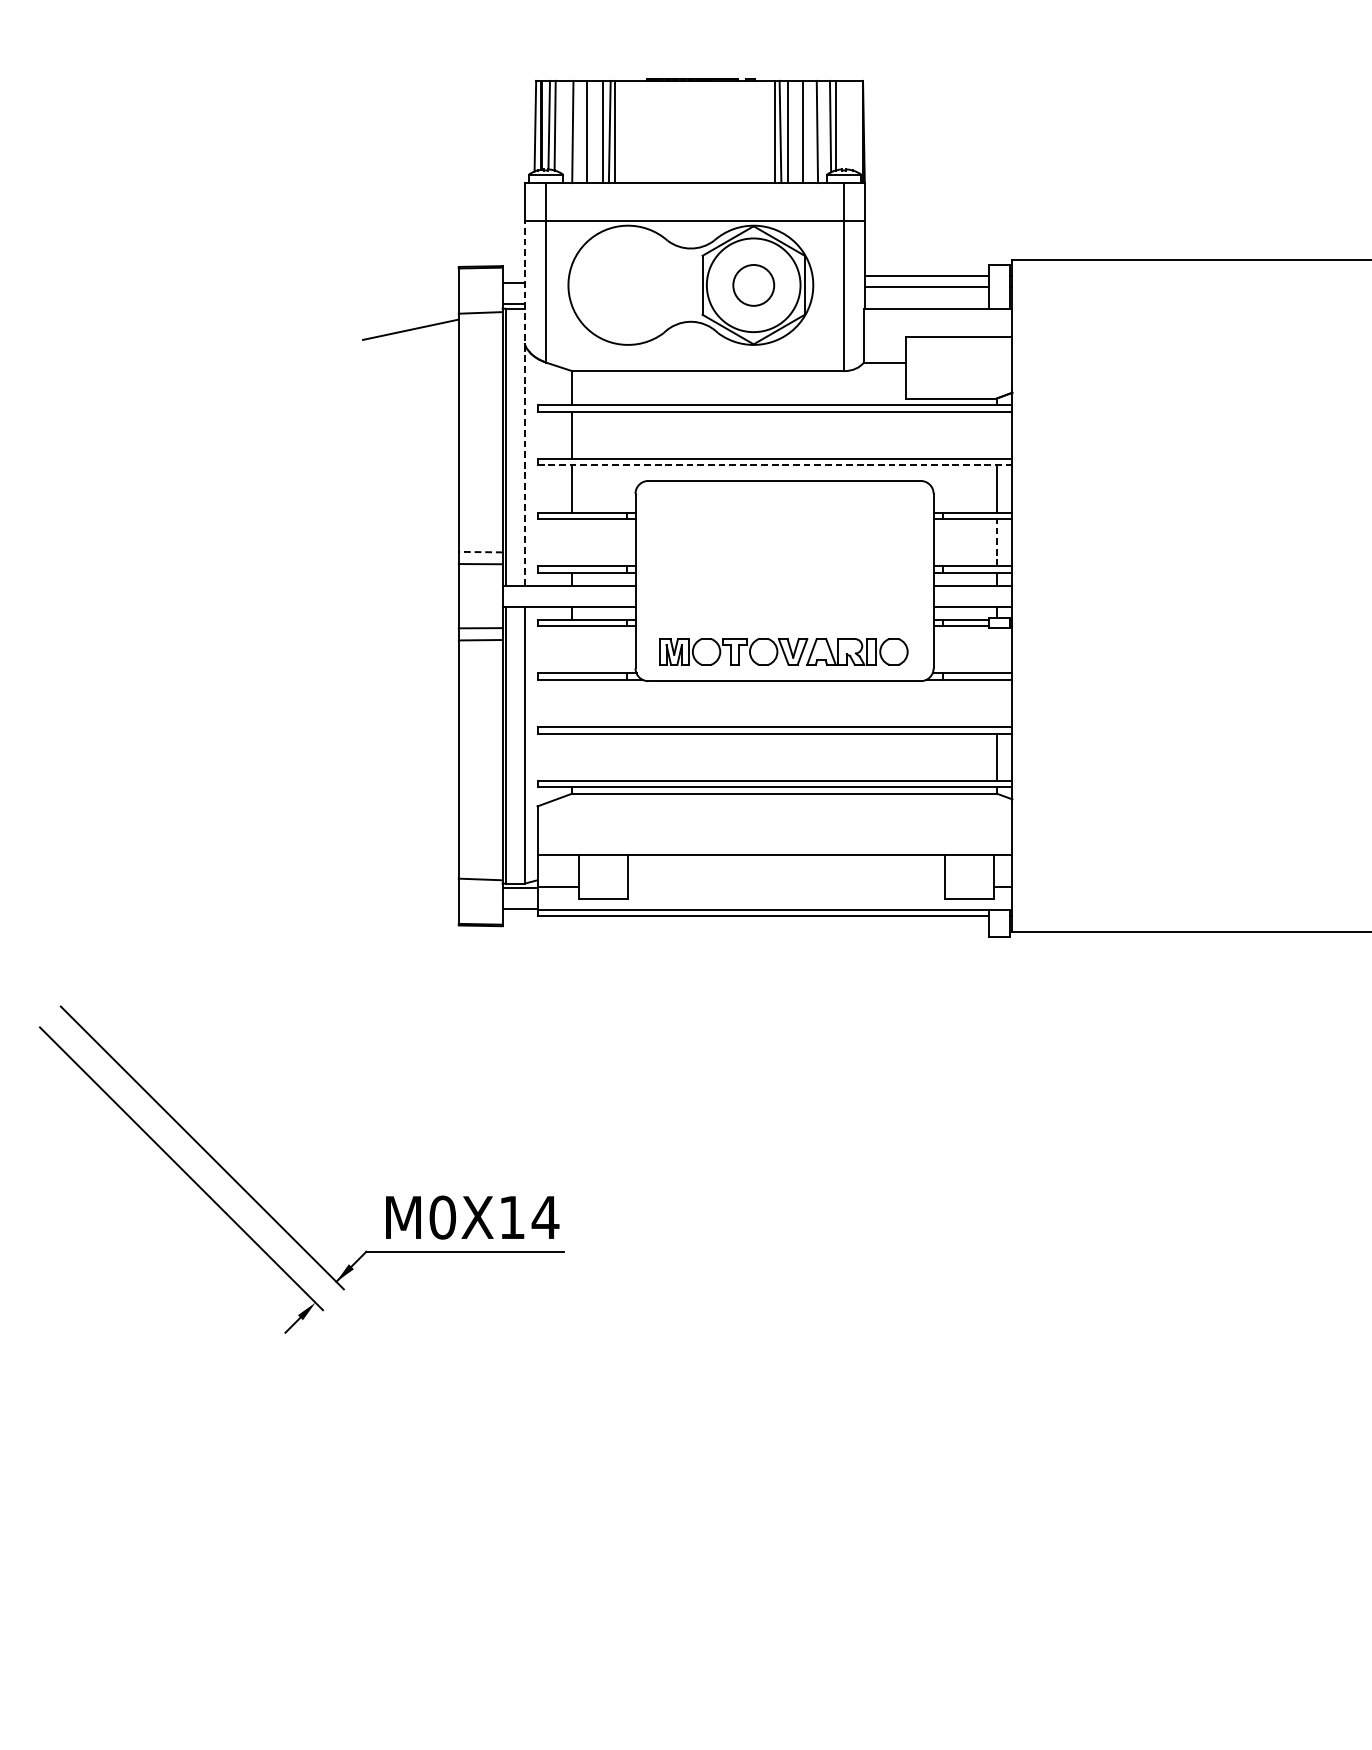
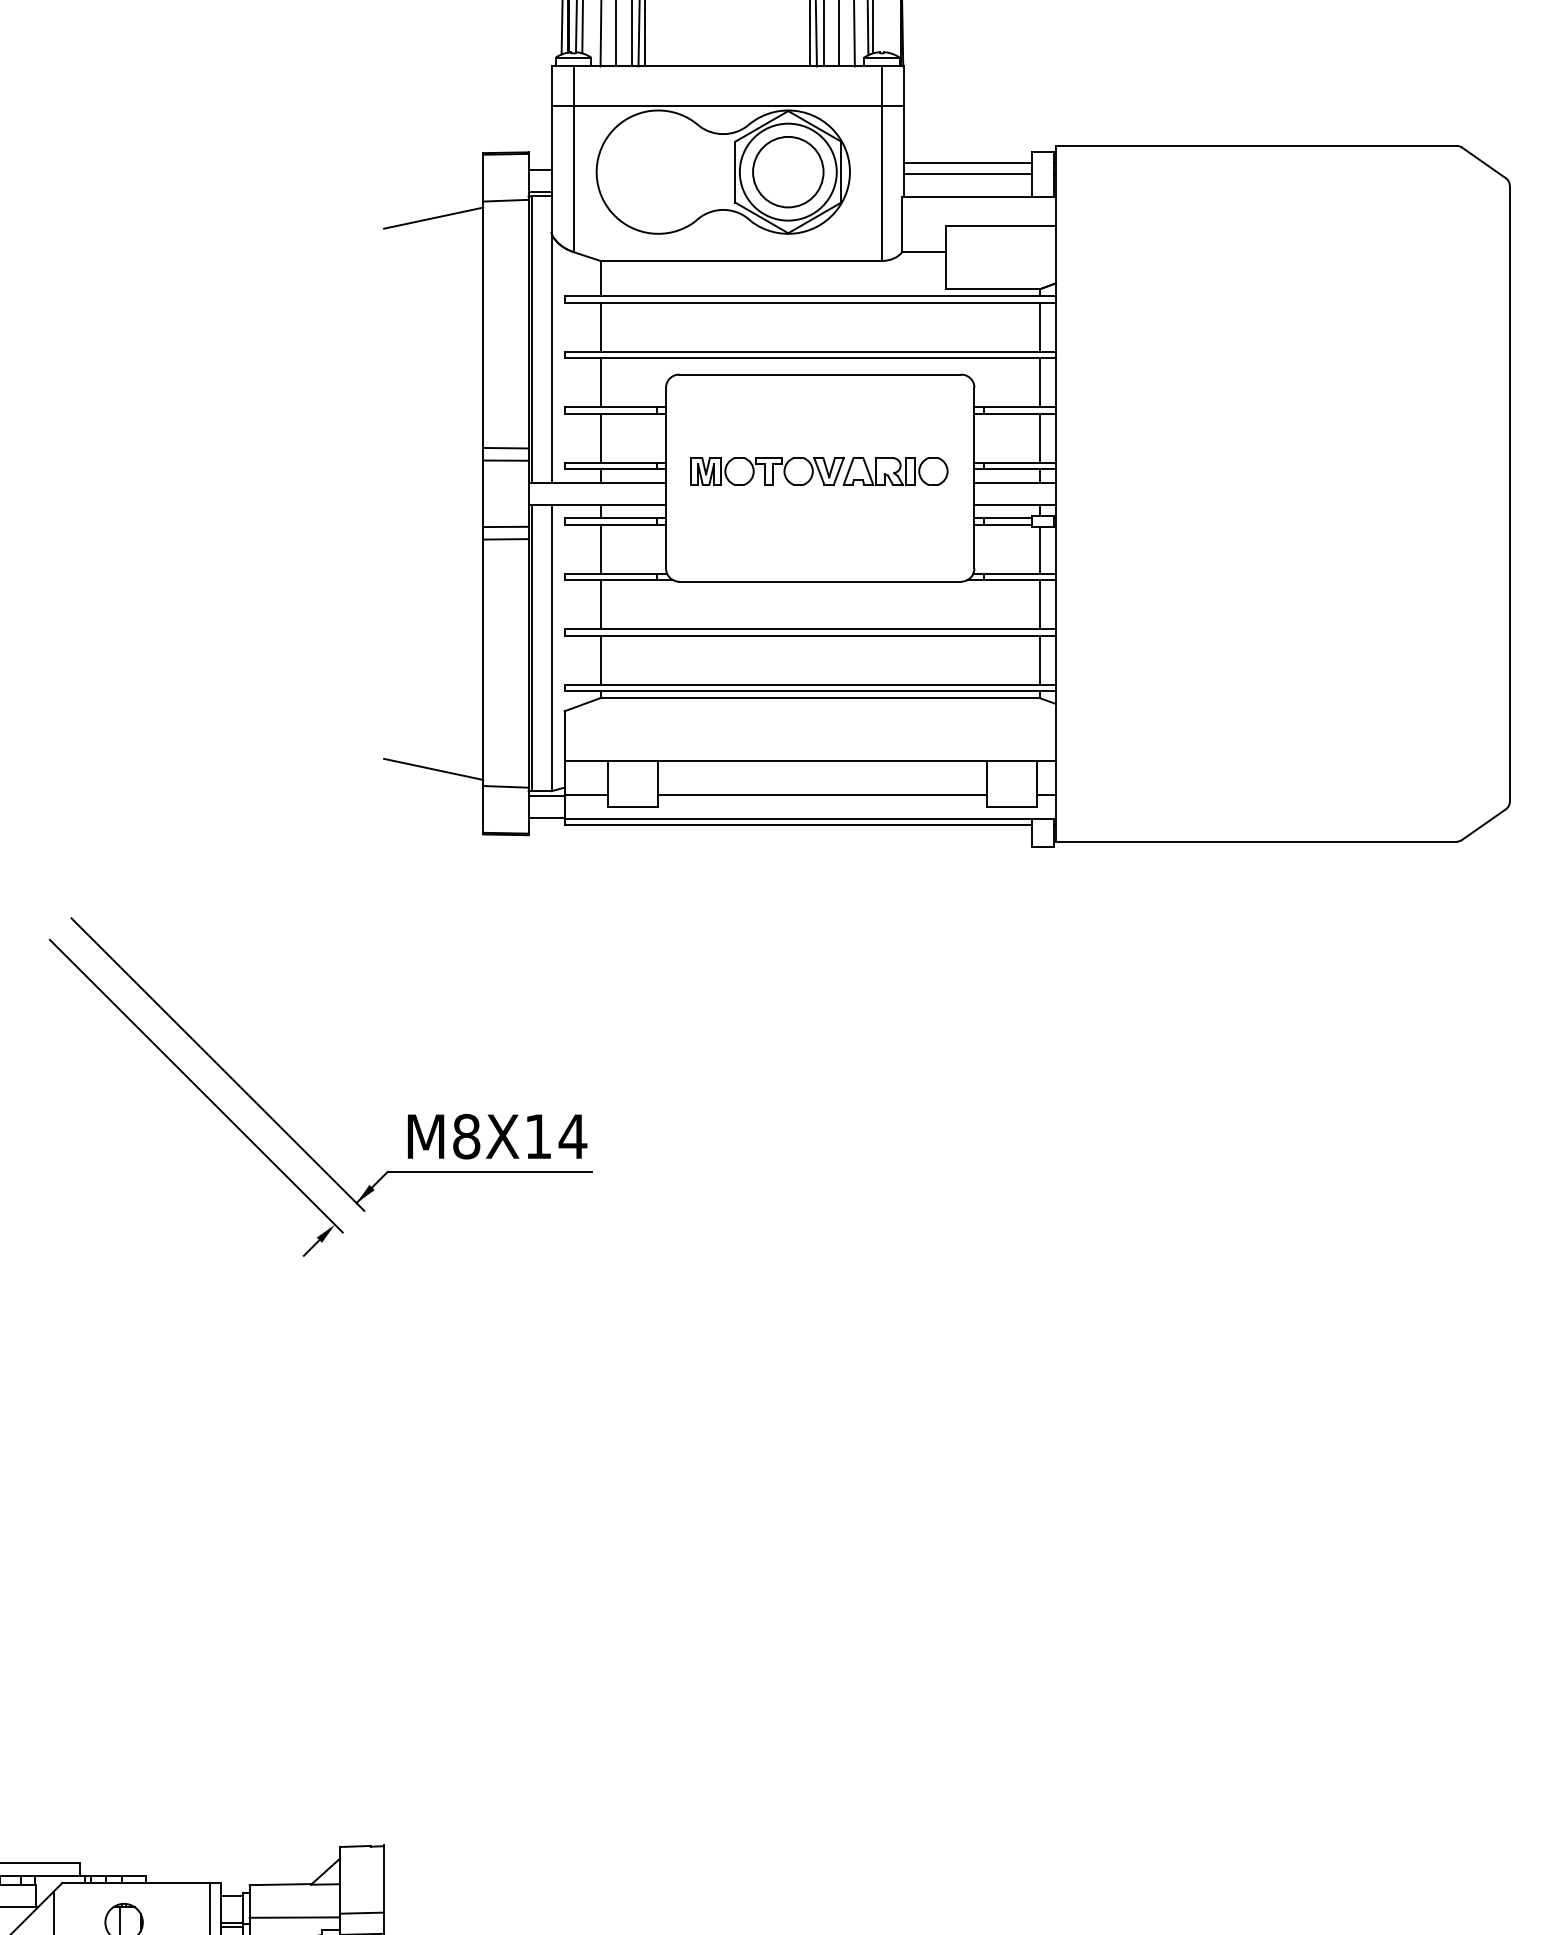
circle: (753, 285) -> (788, 172), size x1.67
line: (524, 402) -> (551, 293), dashed -> solid
line: (996, 434) -> (1039, 326), added
line: (775, 465) -> (810, 358), dashed -> solid
line: (572, 541) -> (600, 437), added
line: (996, 541) -> (1039, 437), dashed -> solid
line: (480, 552) -> (505, 448), dashed -> solid
line: (572, 649) -> (600, 548), added
part: (783, 651) -> (819, 471), moved
line: (996, 651) -> (1039, 550), added
line: (572, 703) -> (600, 604), added
line: (996, 703) -> (1039, 604), added
line: (572, 756) -> (600, 659), added
line: (410, 861) -> (433, 768), added
line: (786, 886) -> (822, 794), added
text: (442, 1217) -> (466, 1136), M0X14 -> M8X14

